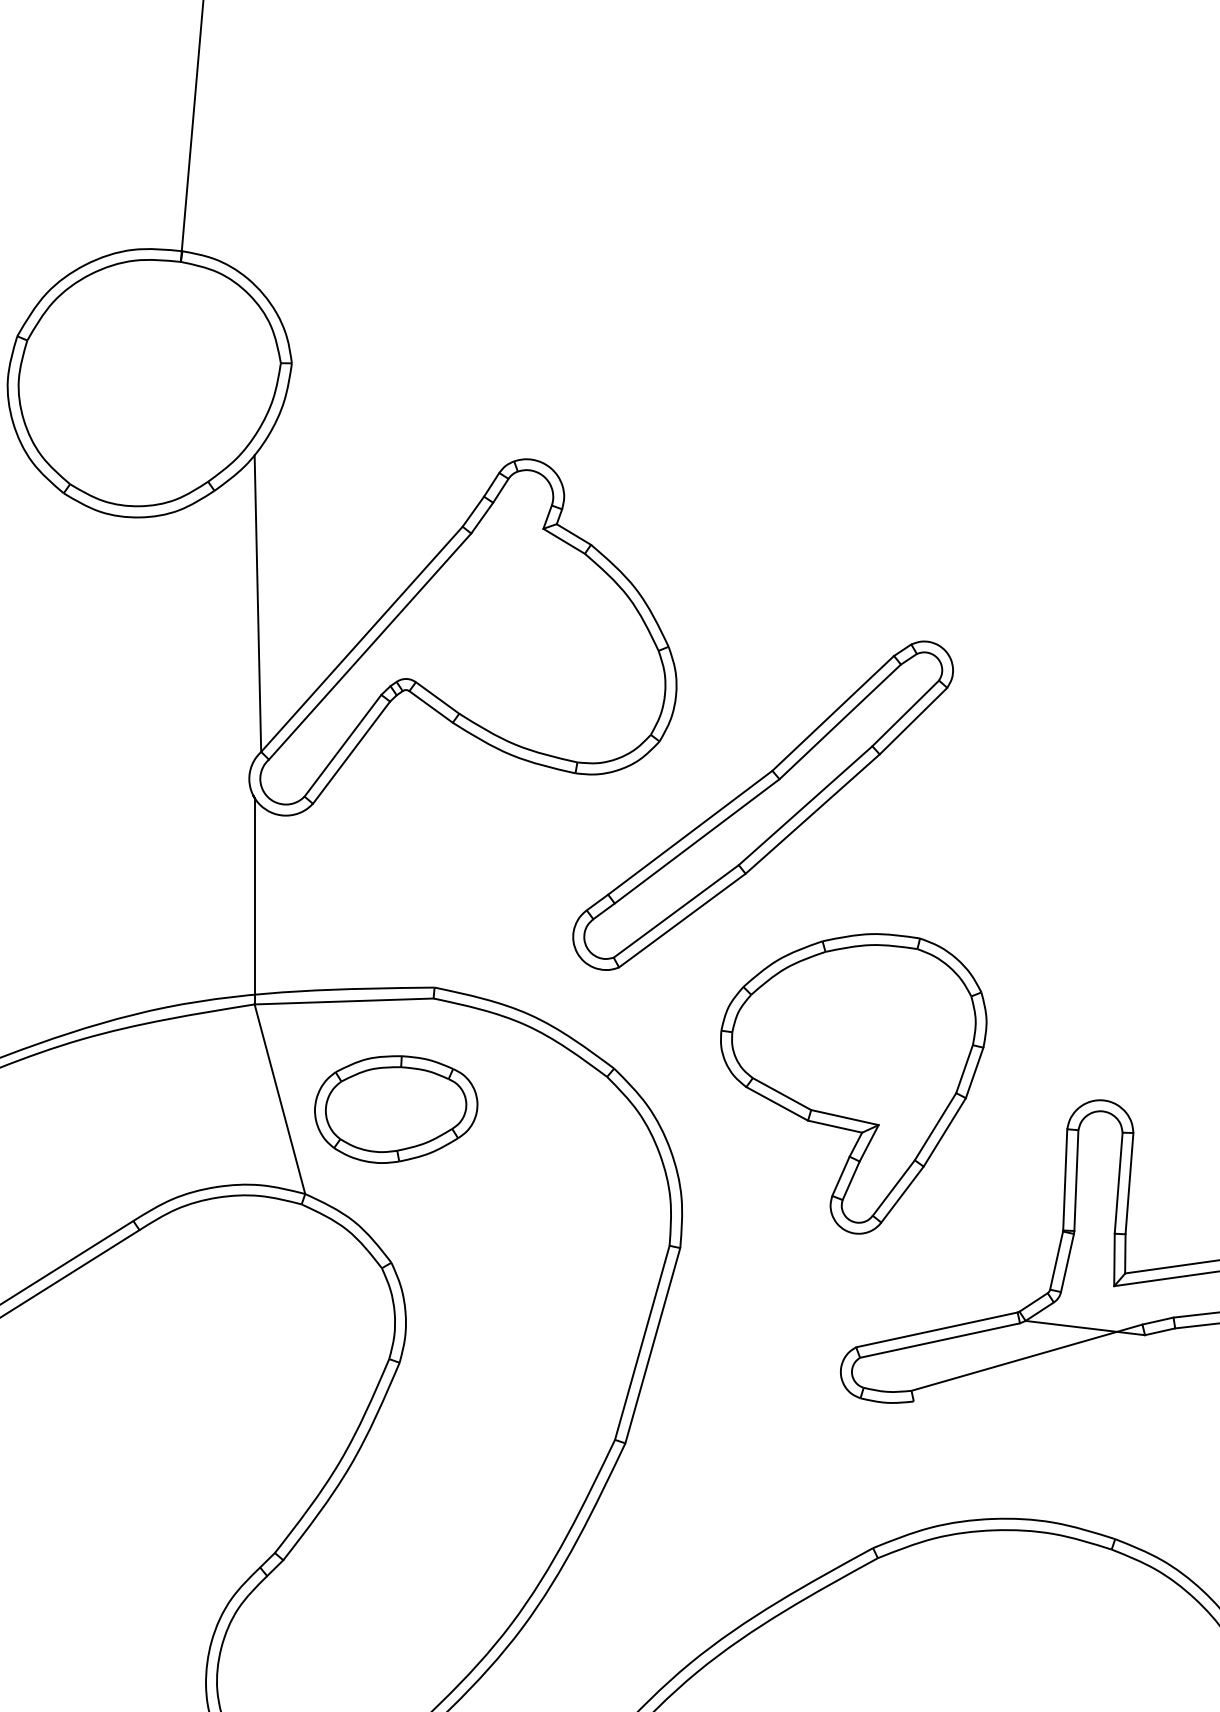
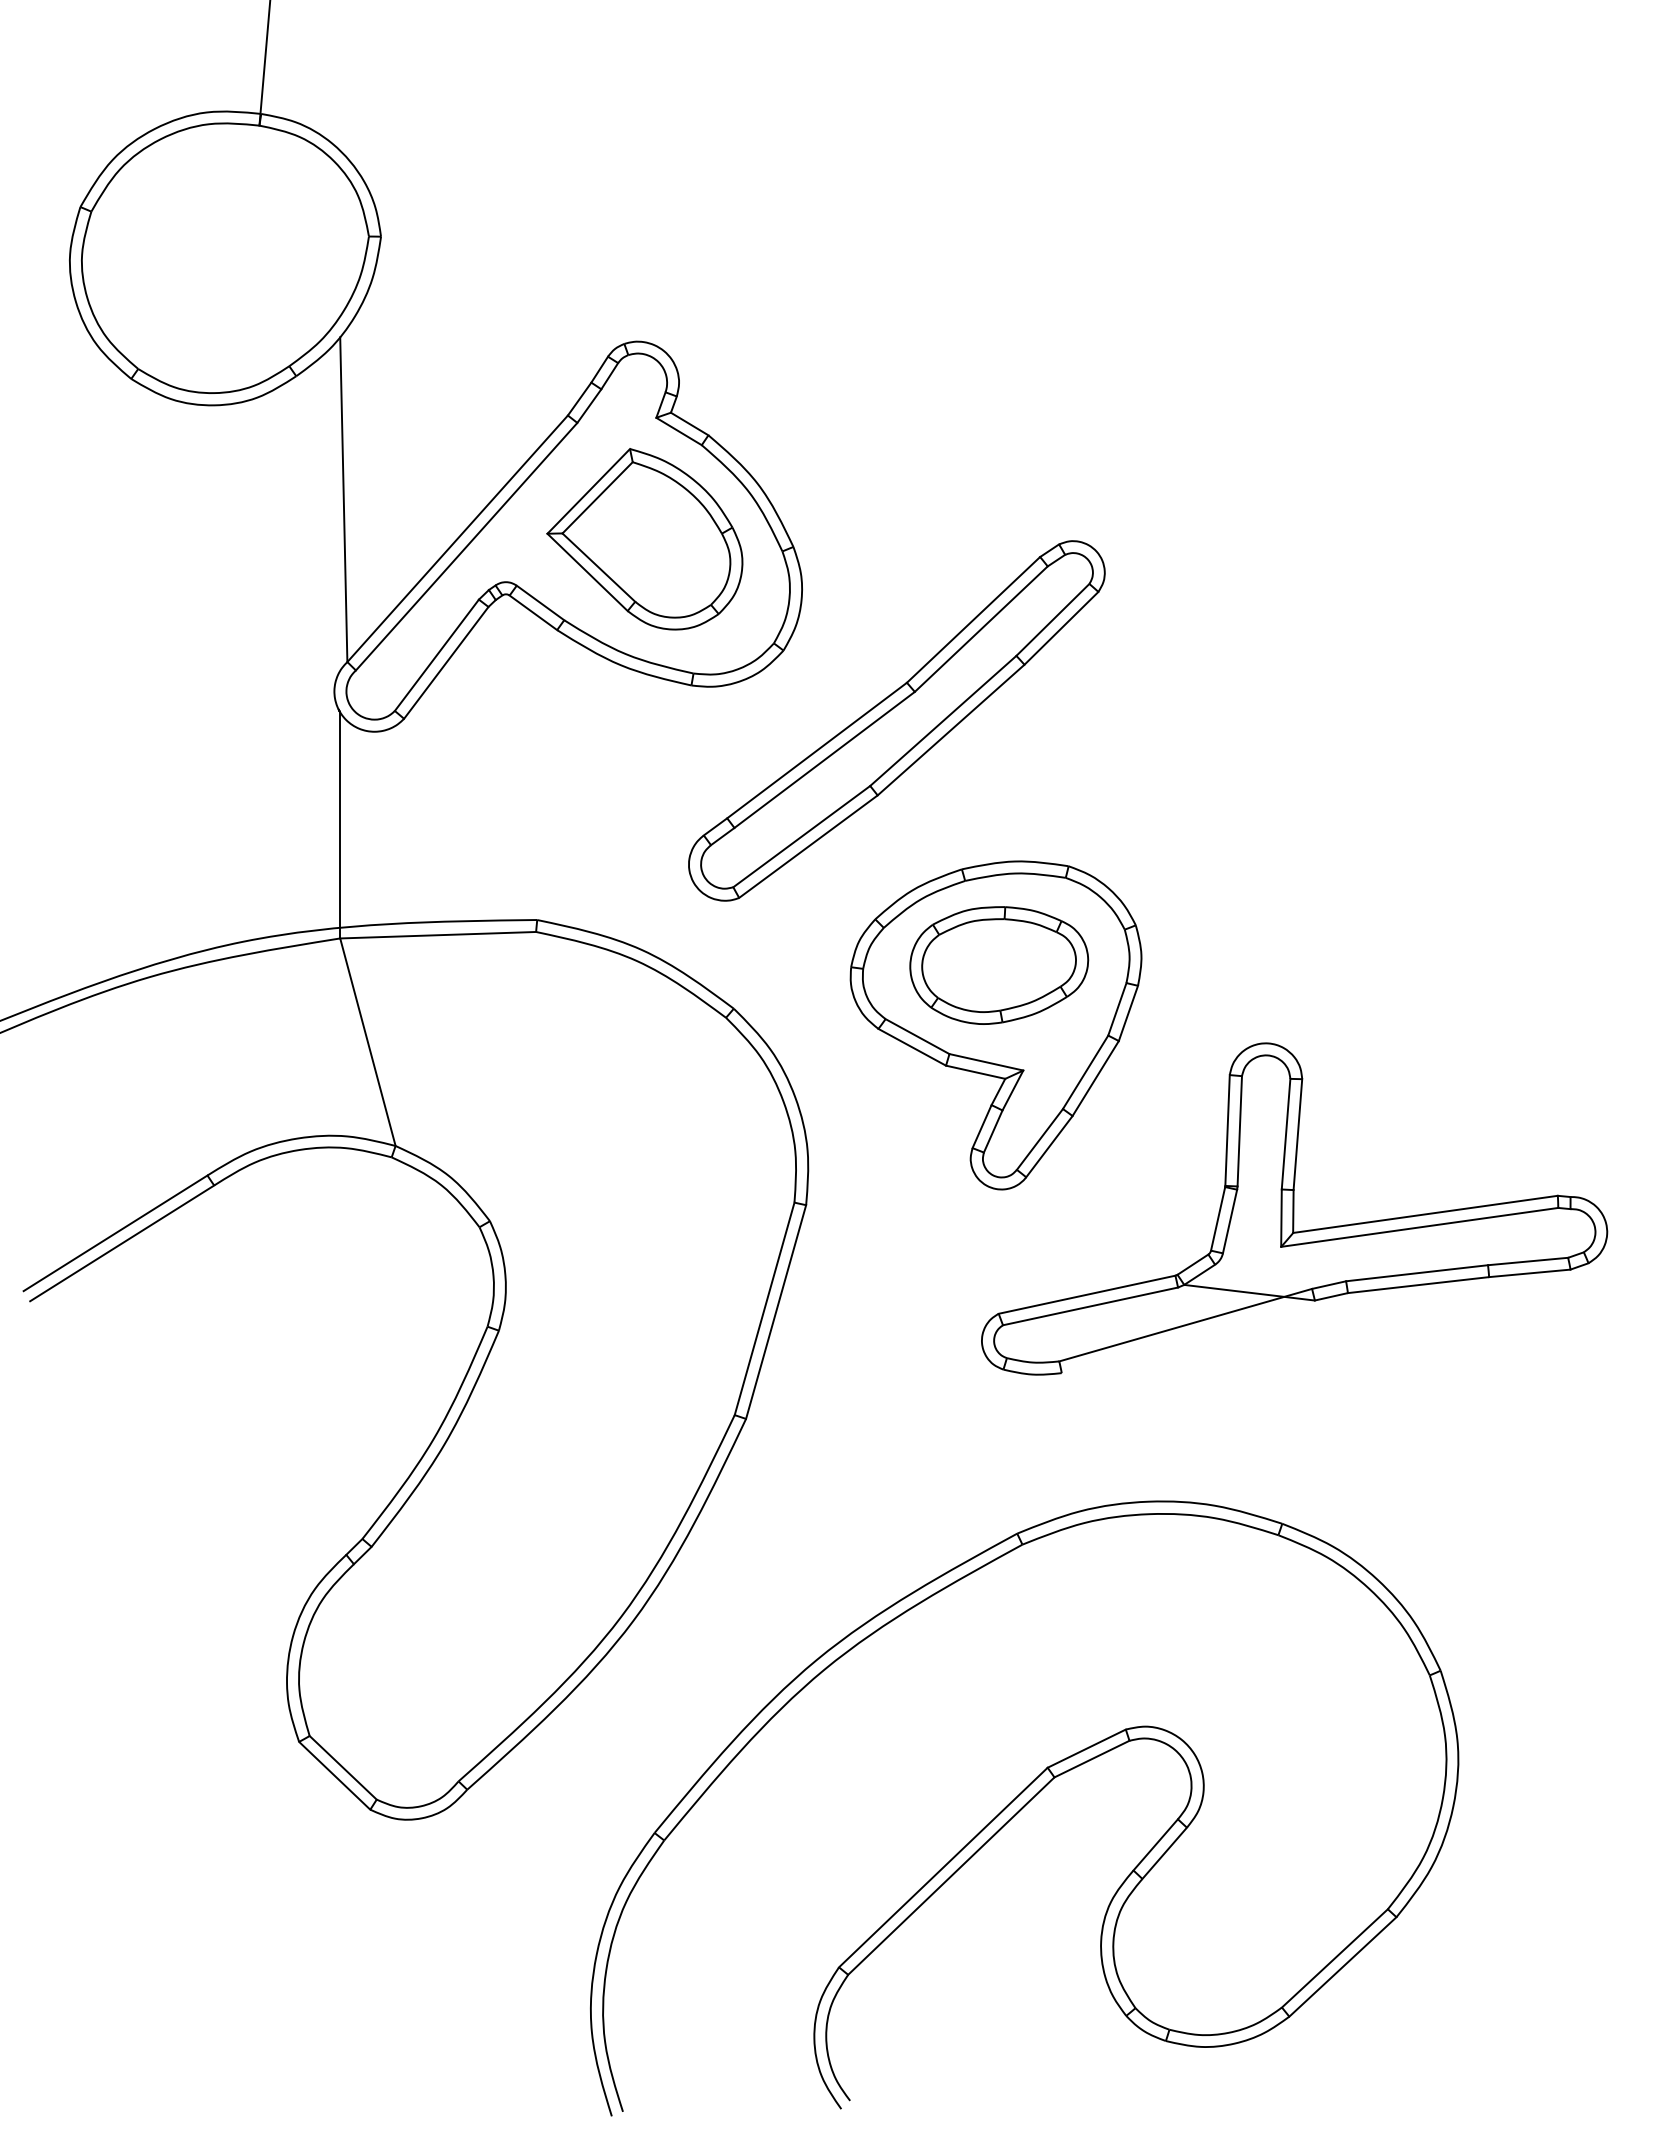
part: (532, 639) -> (644, 539), added
part: (396, 1109) -> (999, 965), moved

